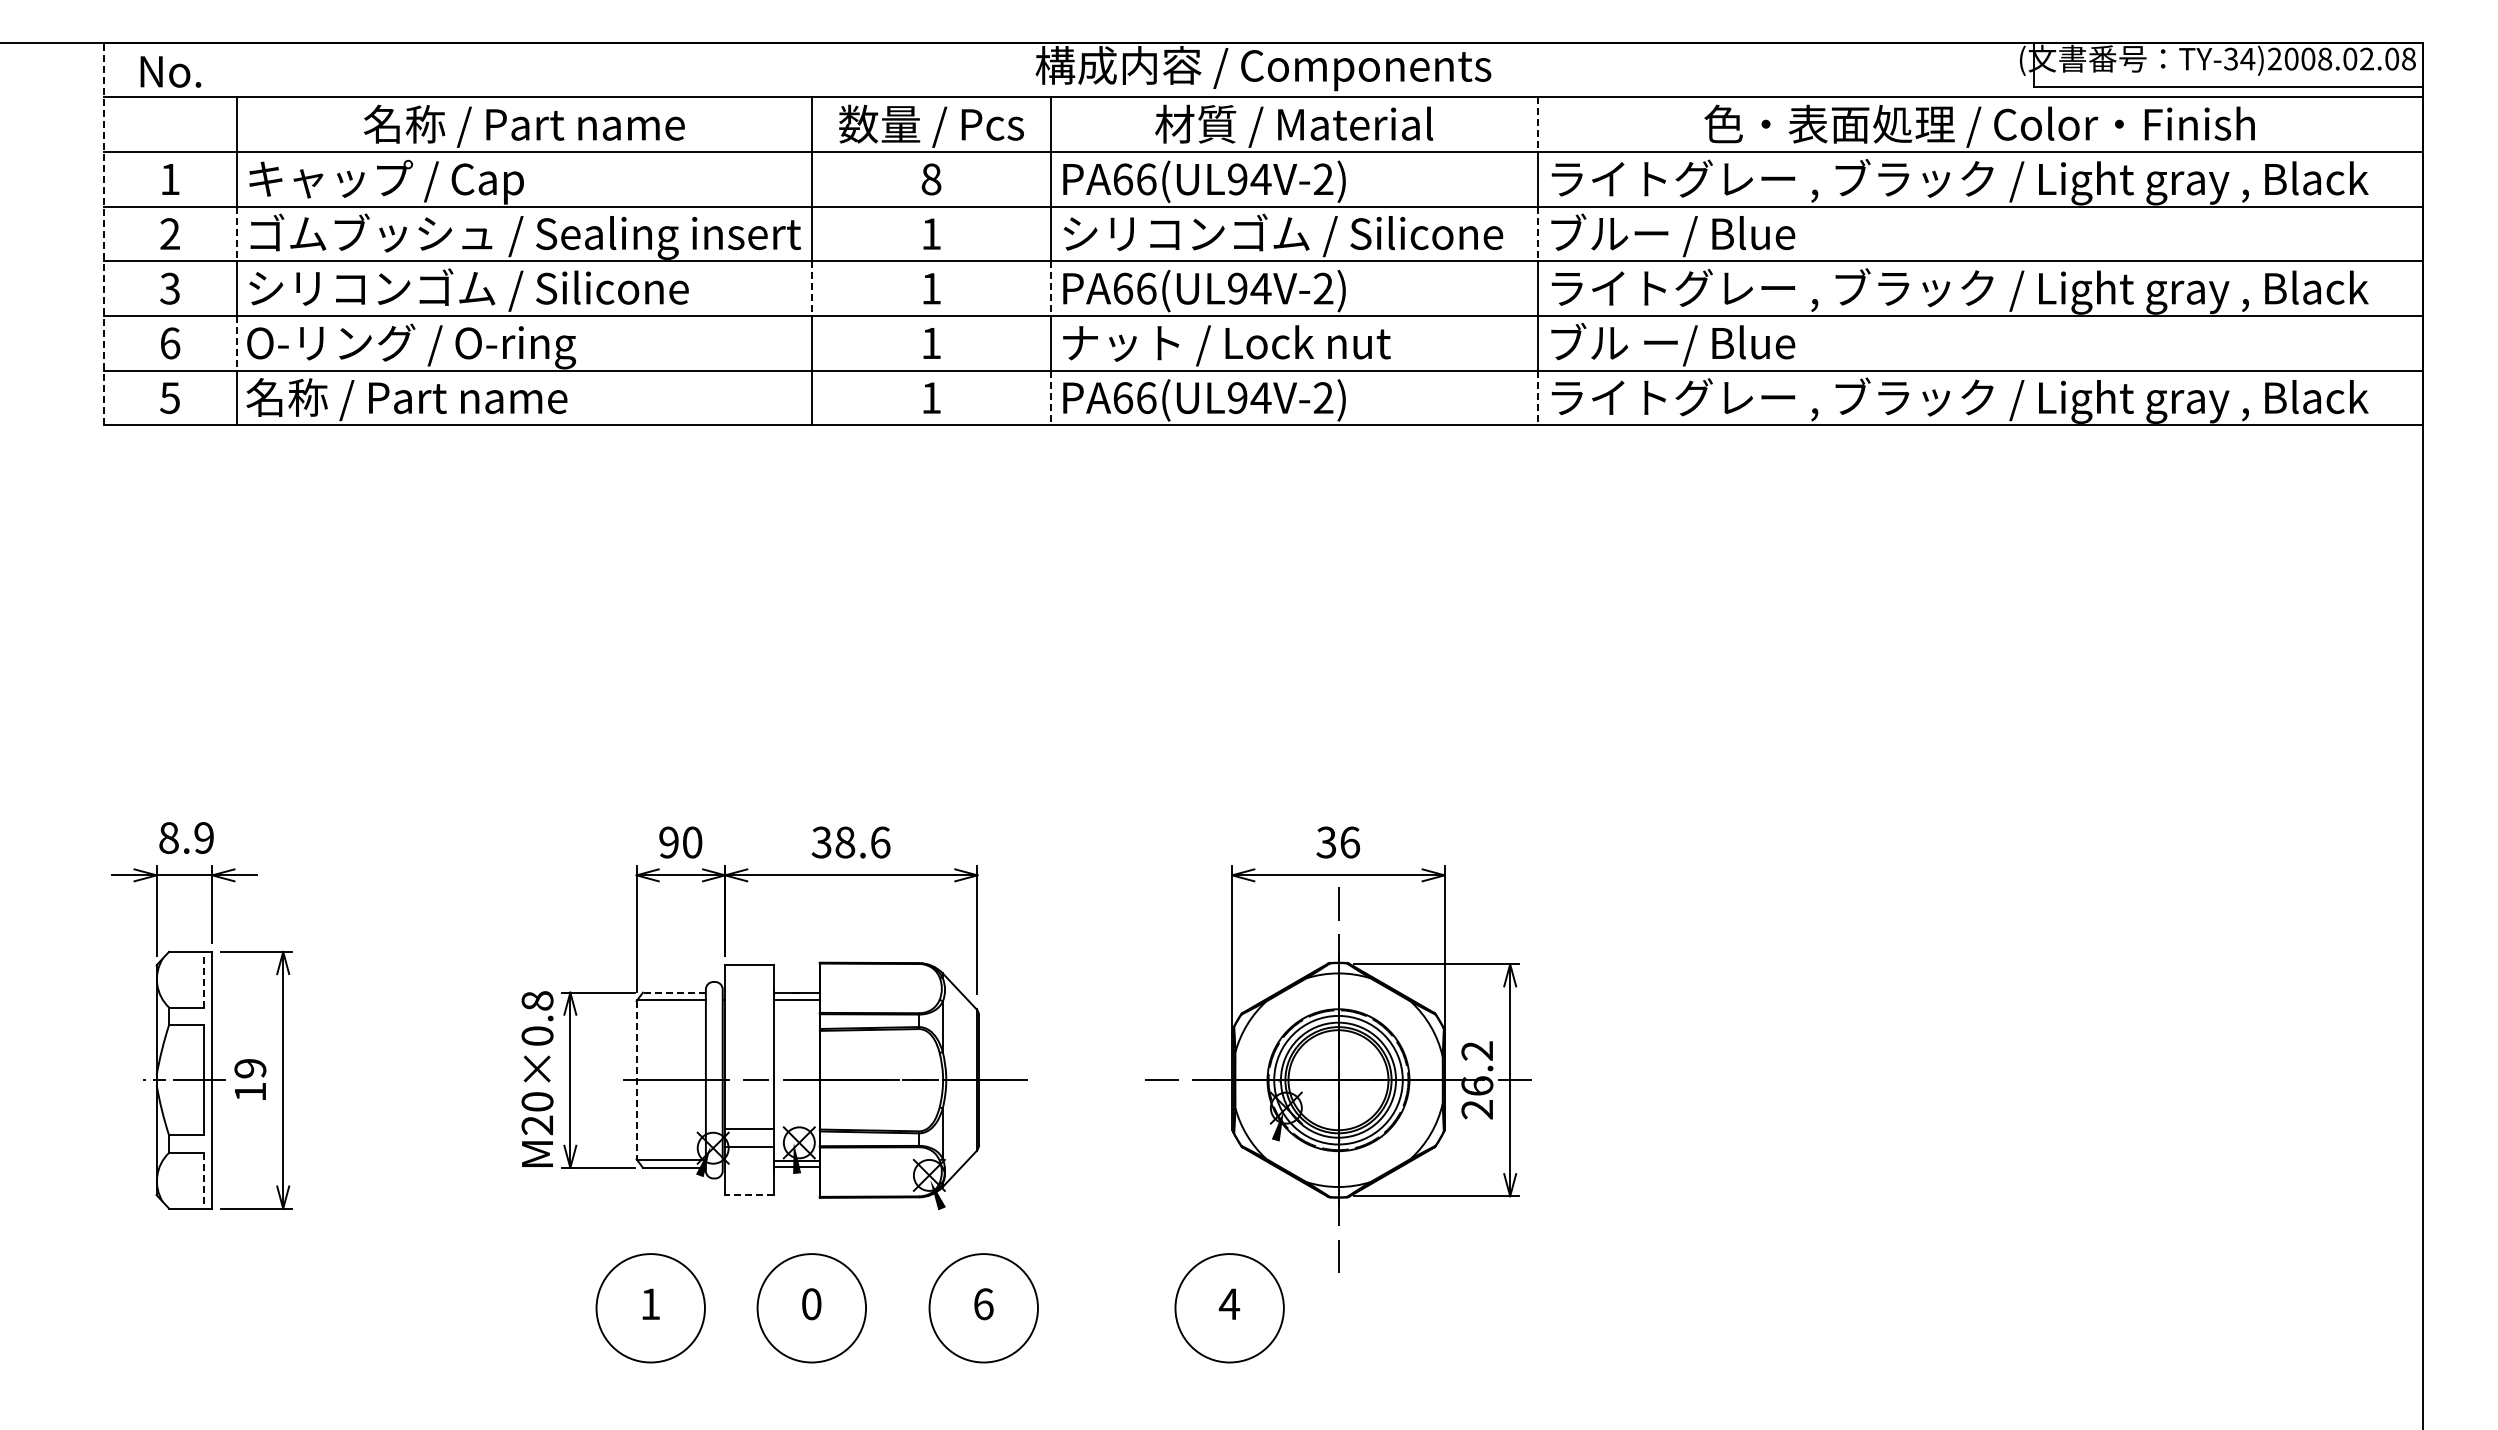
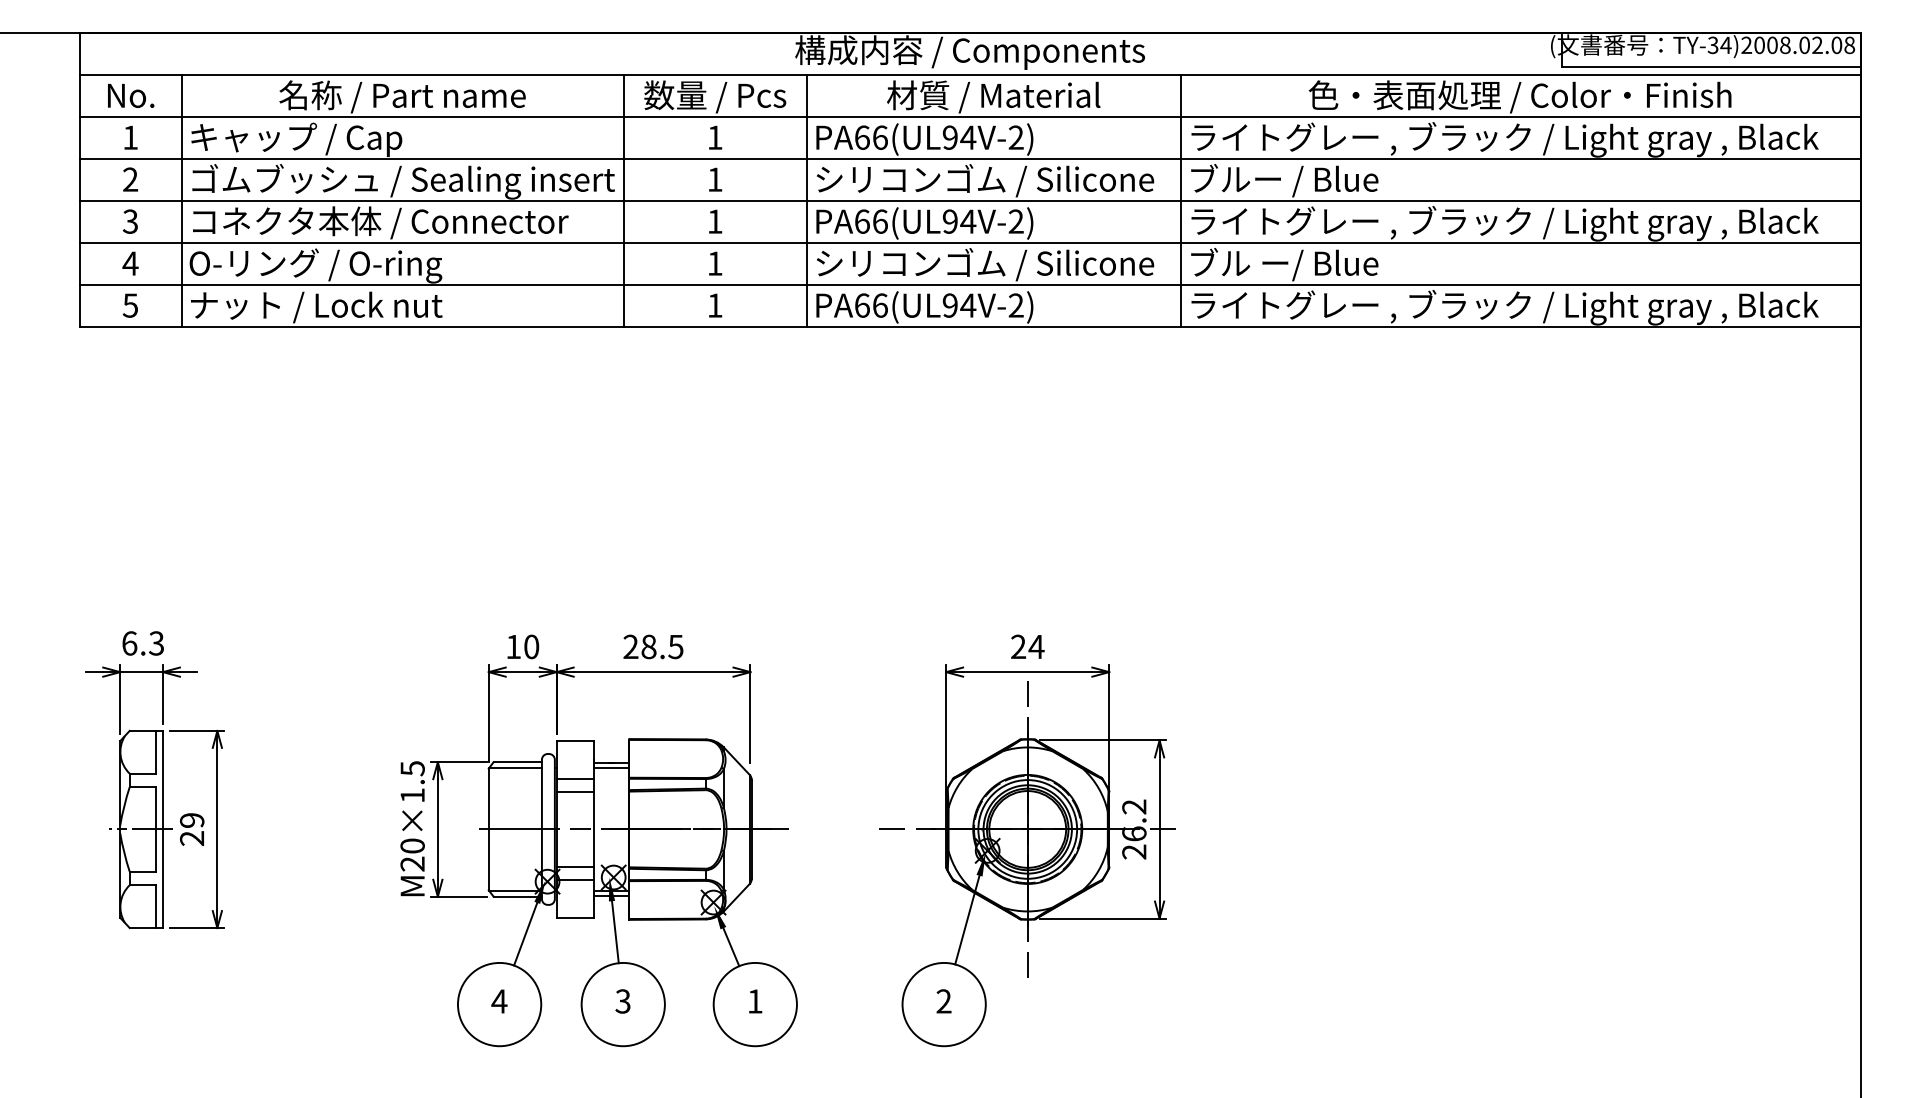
text: (170, 71) -> (130, 95), moved
line: (1537, 125) -> (1180, 96), dashed -> solid
text: (931, 179) -> (715, 137), 8 -> 1
line: (103, 233) -> (79, 179), dashed -> solid
line: (236, 234) -> (181, 180), dashed -> solid
line: (1537, 234) -> (1180, 180), dashed -> solid
text: (494, 287) -> (379, 220), シリコンゴム / Silicone -> コネクタ本体 / Connector
line: (812, 289) -> (623, 222), dashed -> solid
line: (1051, 289) -> (807, 222), dashed -> solid
text: (169, 343) -> (130, 263), 6 -> 4
line: (236, 343) -> (181, 263), dashed -> solid
text: (1283, 344) -> (985, 264), ナット / Lock nut -> シリコンゴム / Silicone
line: (1051, 398) -> (807, 305), dashed -> solid
line: (1537, 398) -> (1180, 305), dashed -> solid
text: (411, 399) -> (315, 306), 名称 / Part name -> ナット / Lock nut
text: (186, 837) -> (143, 643), 8.9 -> 6.3
text: (668, 842) -> (513, 646), 90 -> 10
text: (850, 842) -> (652, 646), 38.6 -> 28.5
text: (1338, 842) -> (1027, 646), 36 -> 24
line: (203, 979) -> (156, 752), dashed -> solid
line: (674, 992) -> (517, 762), dashed -> solid
line: (749, 1013) -> (575, 778), added
text: (537, 1018) -> (412, 782), M20×0.8 -> M20×1.5
line: (749, 1031) -> (575, 792), added
line: (636, 1080) -> (488, 829), dashed -> solid
text: (249, 1091) -> (191, 838), 19 -> 29
line: (203, 1180) -> (156, 906), dashed -> solid
line: (748, 1195) -> (574, 917), dashed -> solid
line: (1259, 1198) -> (967, 920), added
line: (801, 1213) -> (615, 931), added
line: (684, 1216) -> (525, 934), added
line: (952, 1233) -> (731, 947), added
text: (650, 1303) -> (499, 1000), 1 -> 4
text: (1229, 1303) -> (944, 1000), 4 -> 2
text: (811, 1304) -> (623, 1001), 0 -> 3
text: (983, 1304) -> (755, 1001), 6 -> 1

